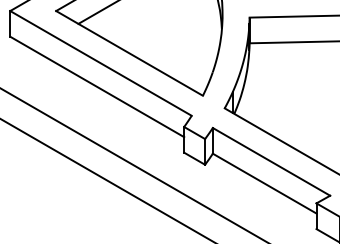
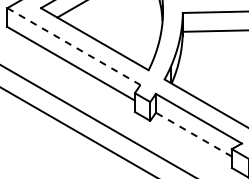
line: (100, 63) -> (73, 46), solid -> dashed
line: (264, 183) -> (193, 134), solid -> dashed

